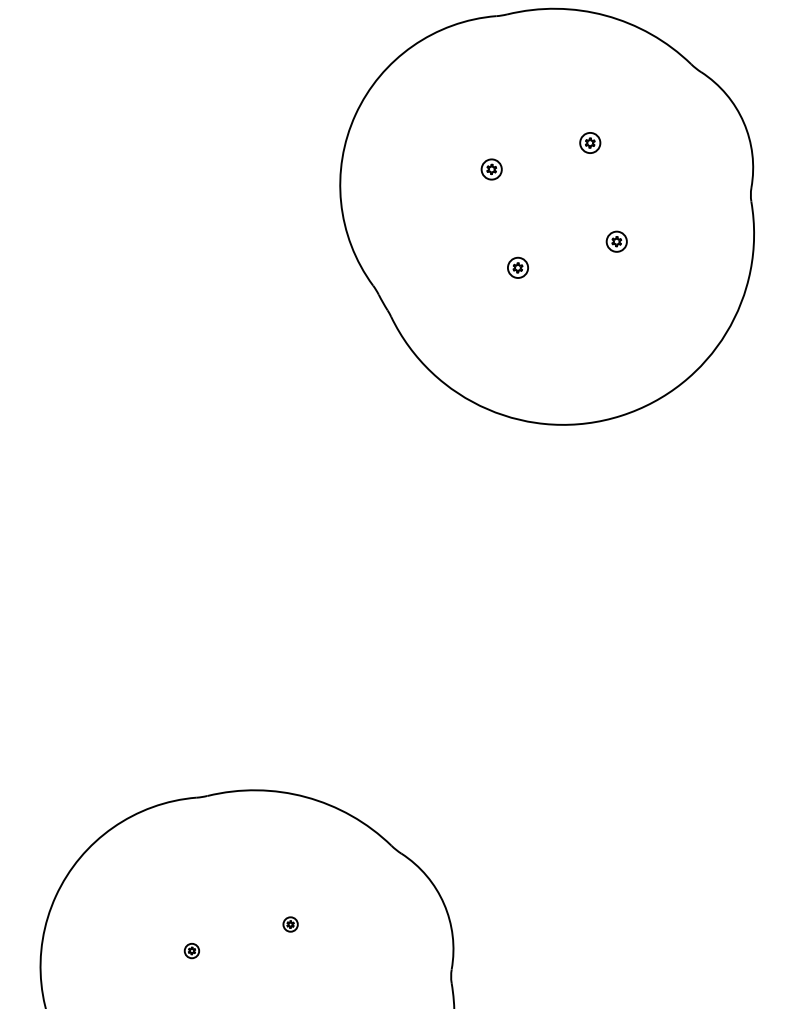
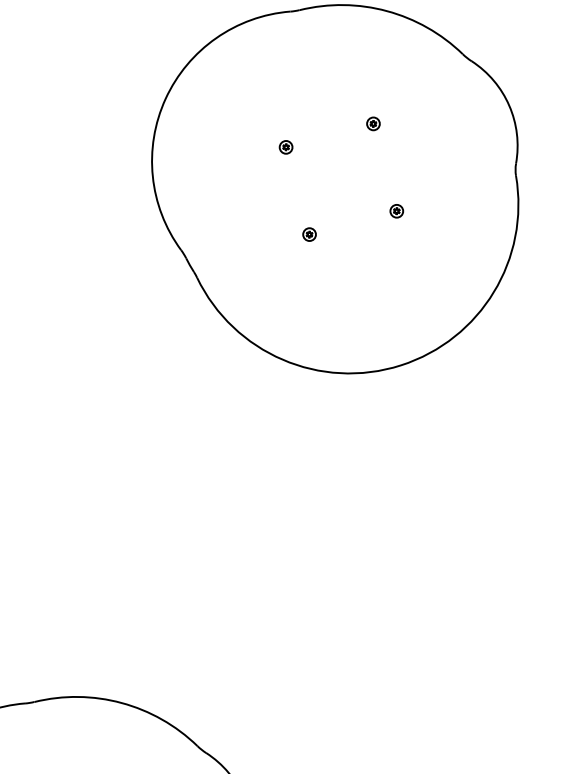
part: (590, 142) -> (373, 123), size x0.71
part: (491, 169) -> (285, 147), size x0.71
part: (616, 241) -> (396, 211), size x0.71
part: (518, 268) -> (309, 235), size x0.71

